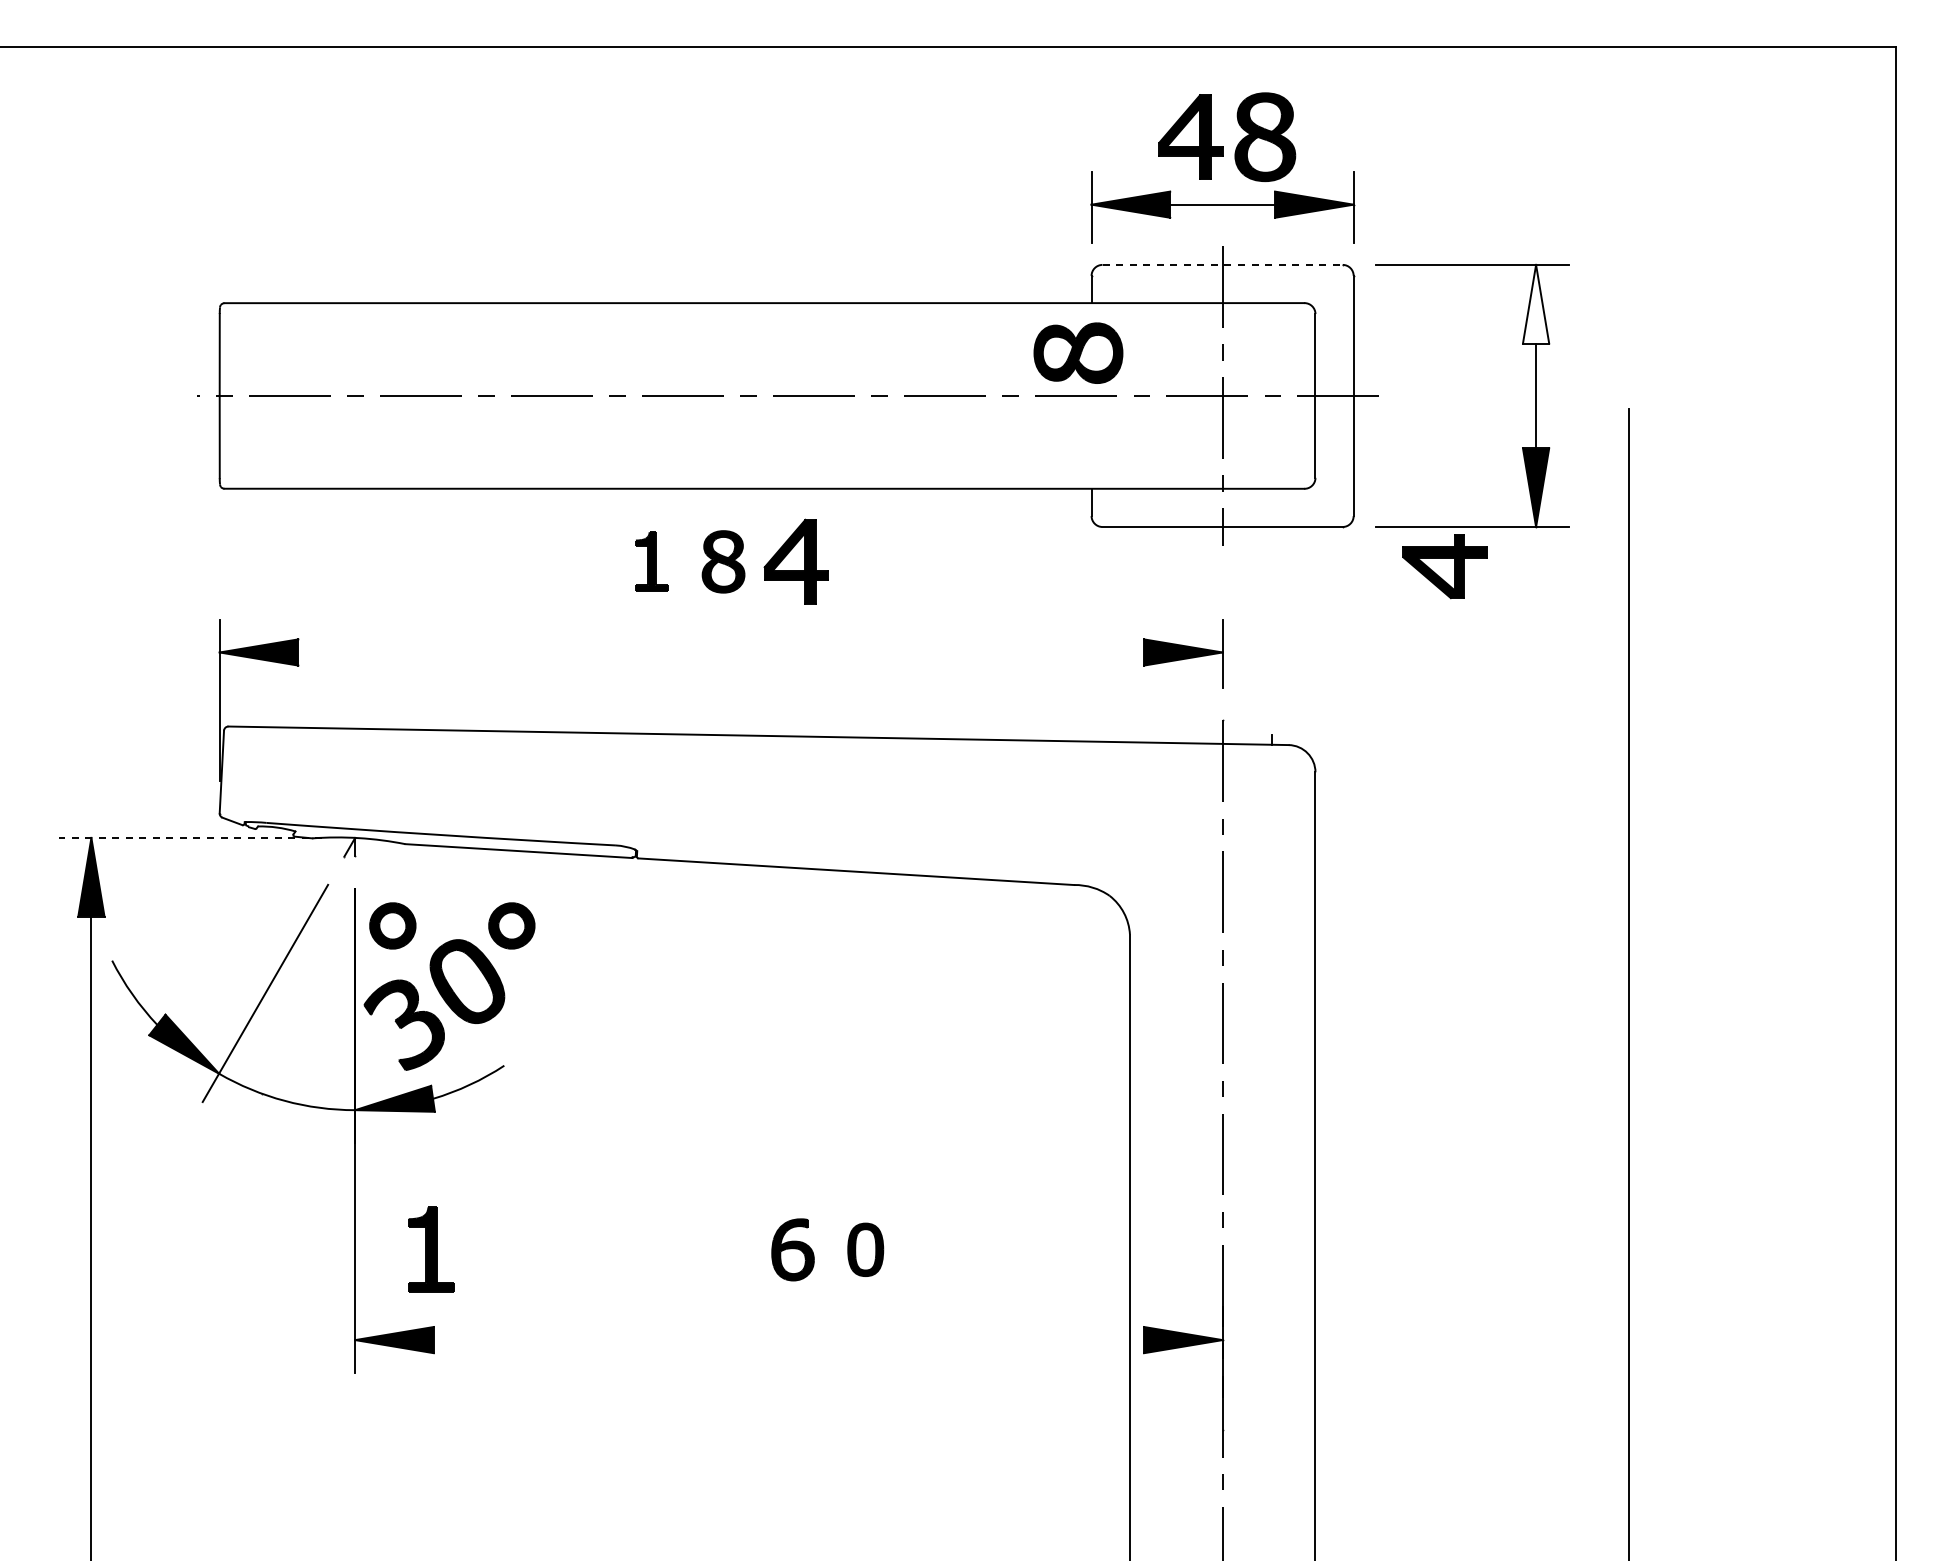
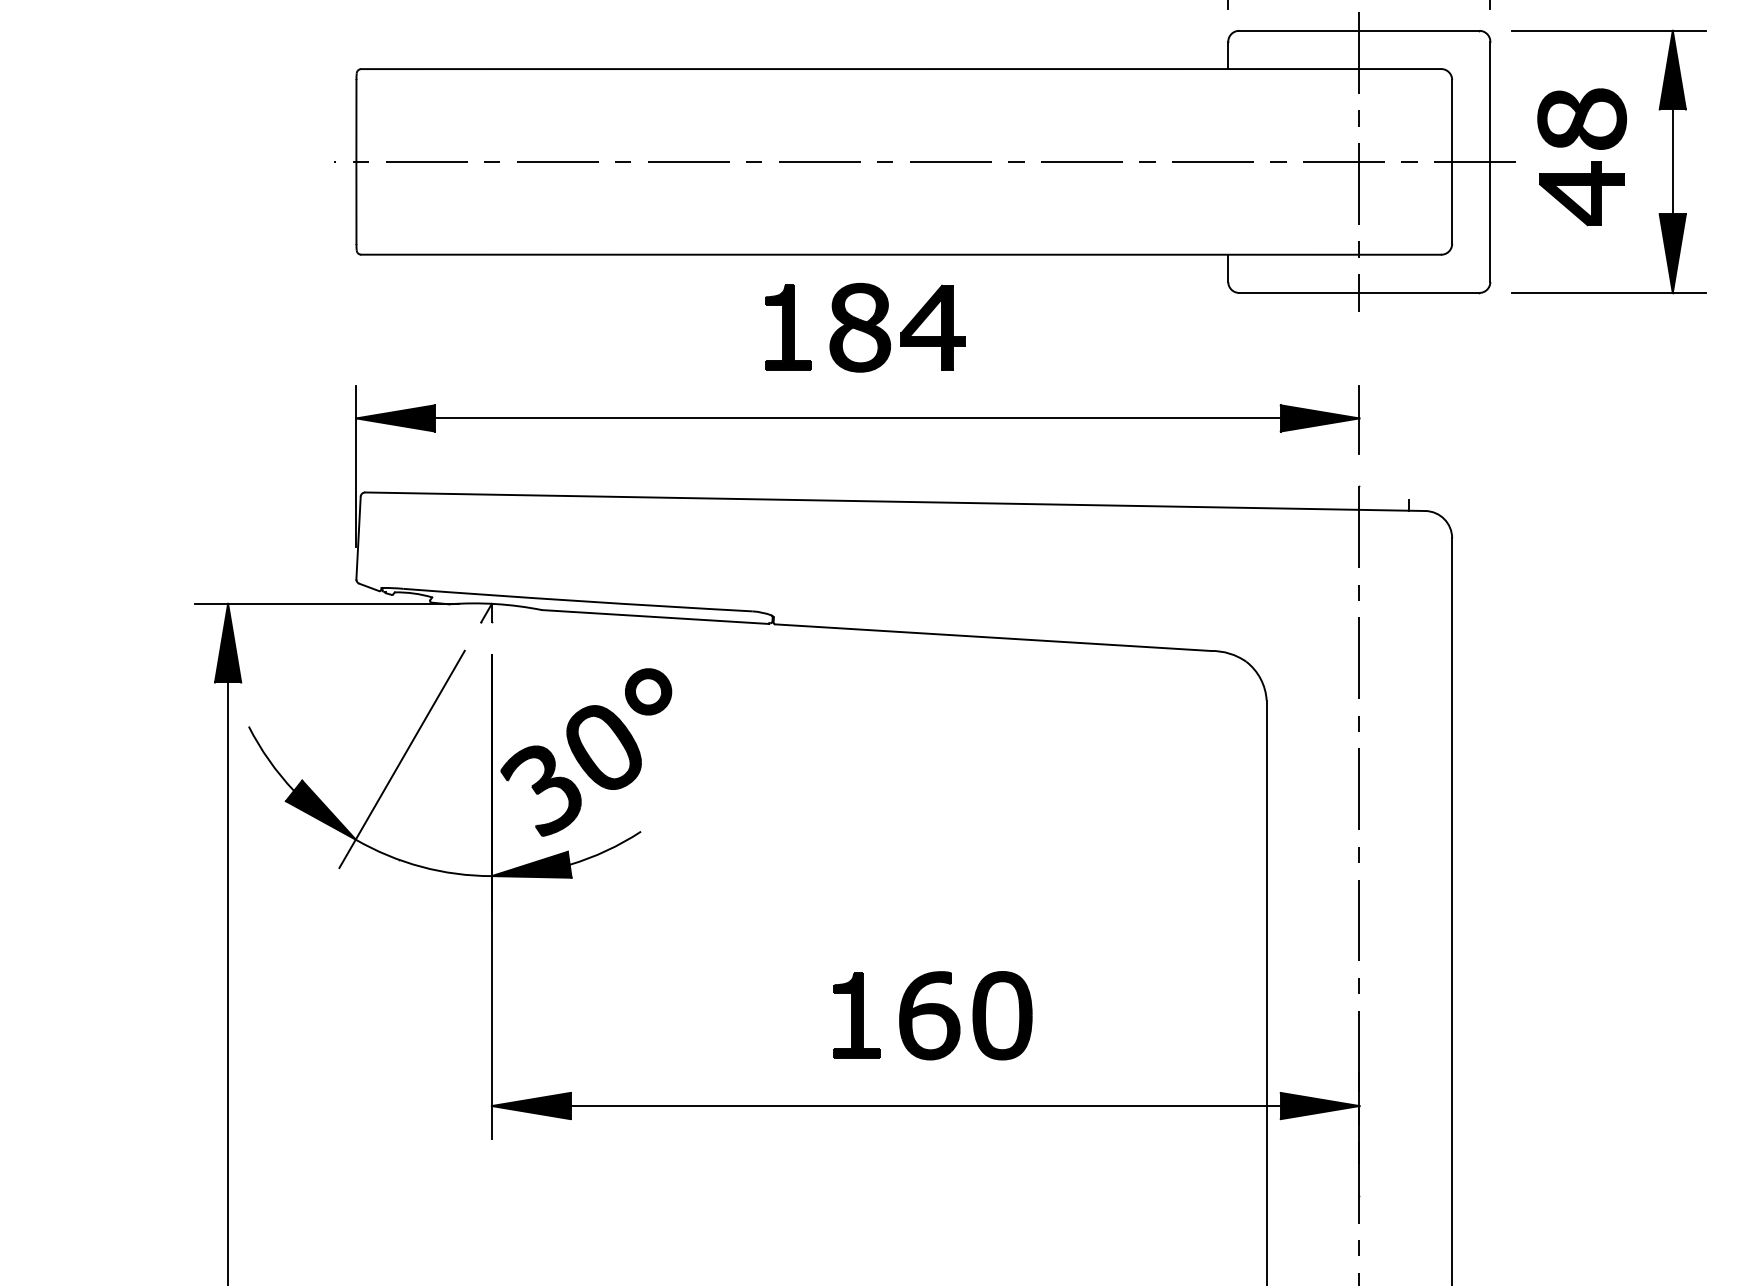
line: (1223, 264) -> (1360, 30), dashed -> solid
fill: (1535, 303) -> (1672, 69), added
part: (1078, 352) -> (1582, 118), moved
part: (651, 561) -> (788, 327), size x1.43
part: (723, 561) -> (860, 327), size x1.43
part: (1444, 566) -> (1581, 193), moved
line: (721, 652) -> (858, 418), added
line: (190, 837) -> (327, 603), dashed -> solid
part: (392, 925) -> (529, 691), removed
part: (431, 1249) -> (857, 1015), moved
part: (792, 1249) -> (929, 1015), size x1.43
part: (865, 1249) -> (1002, 1015), size x1.67
line: (788, 1340) -> (925, 1106), added

